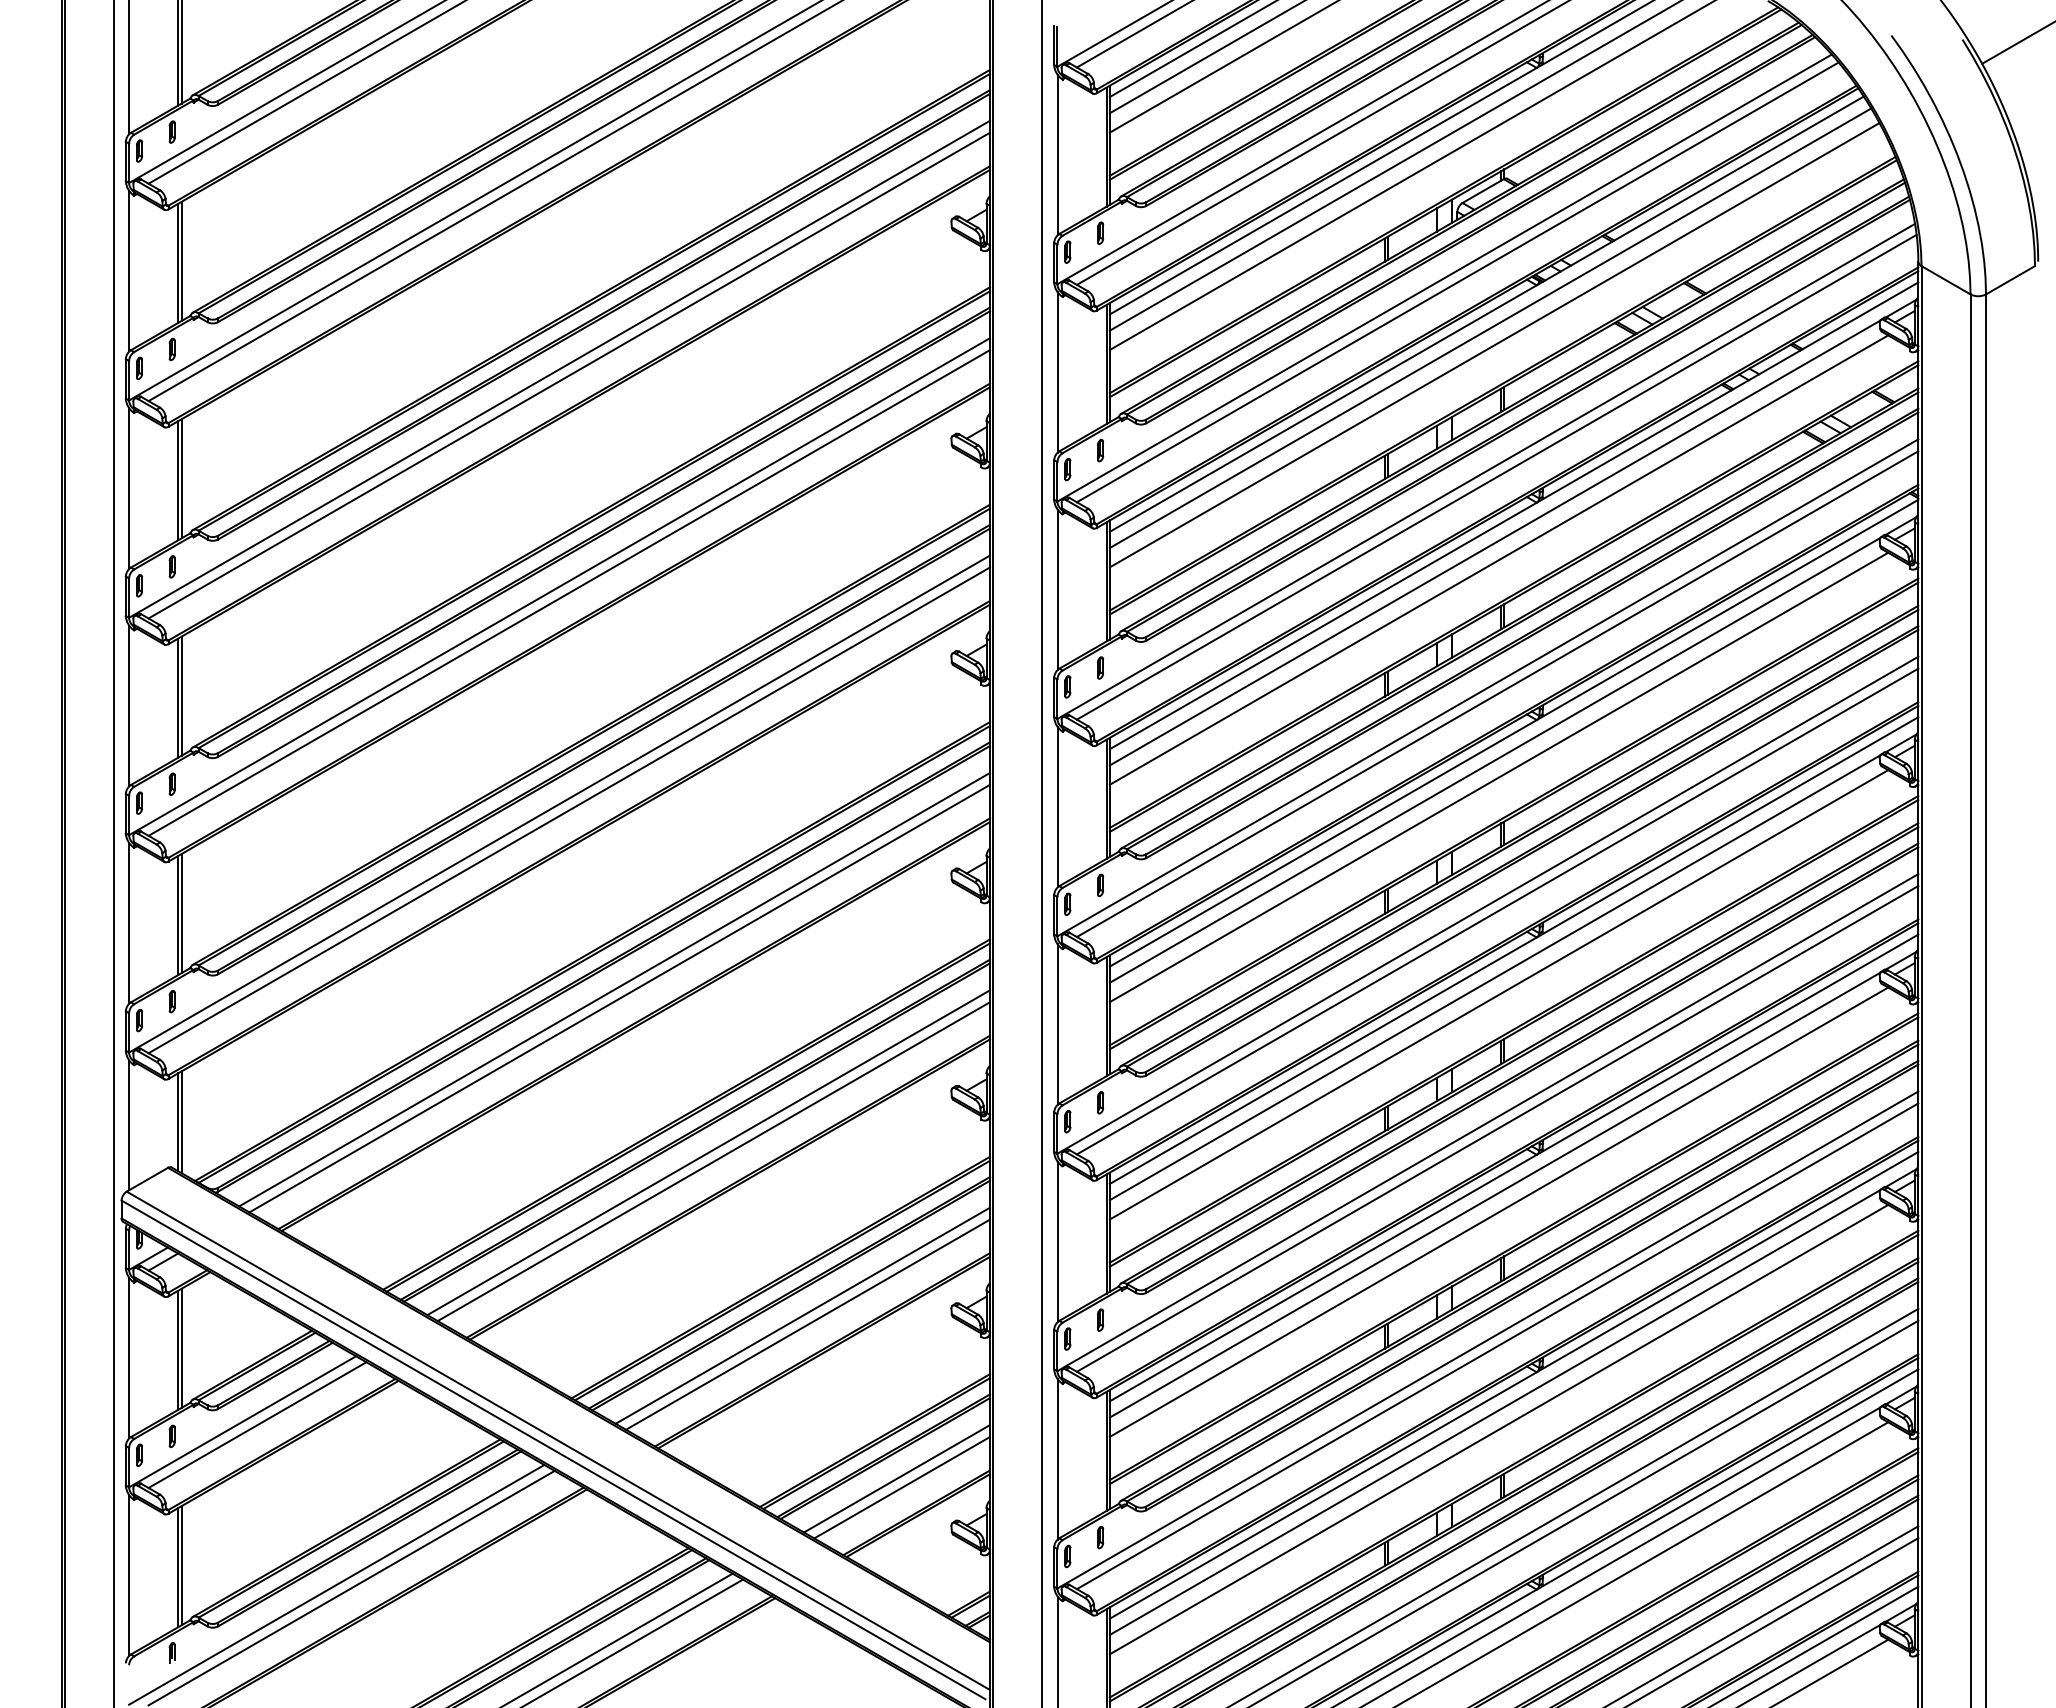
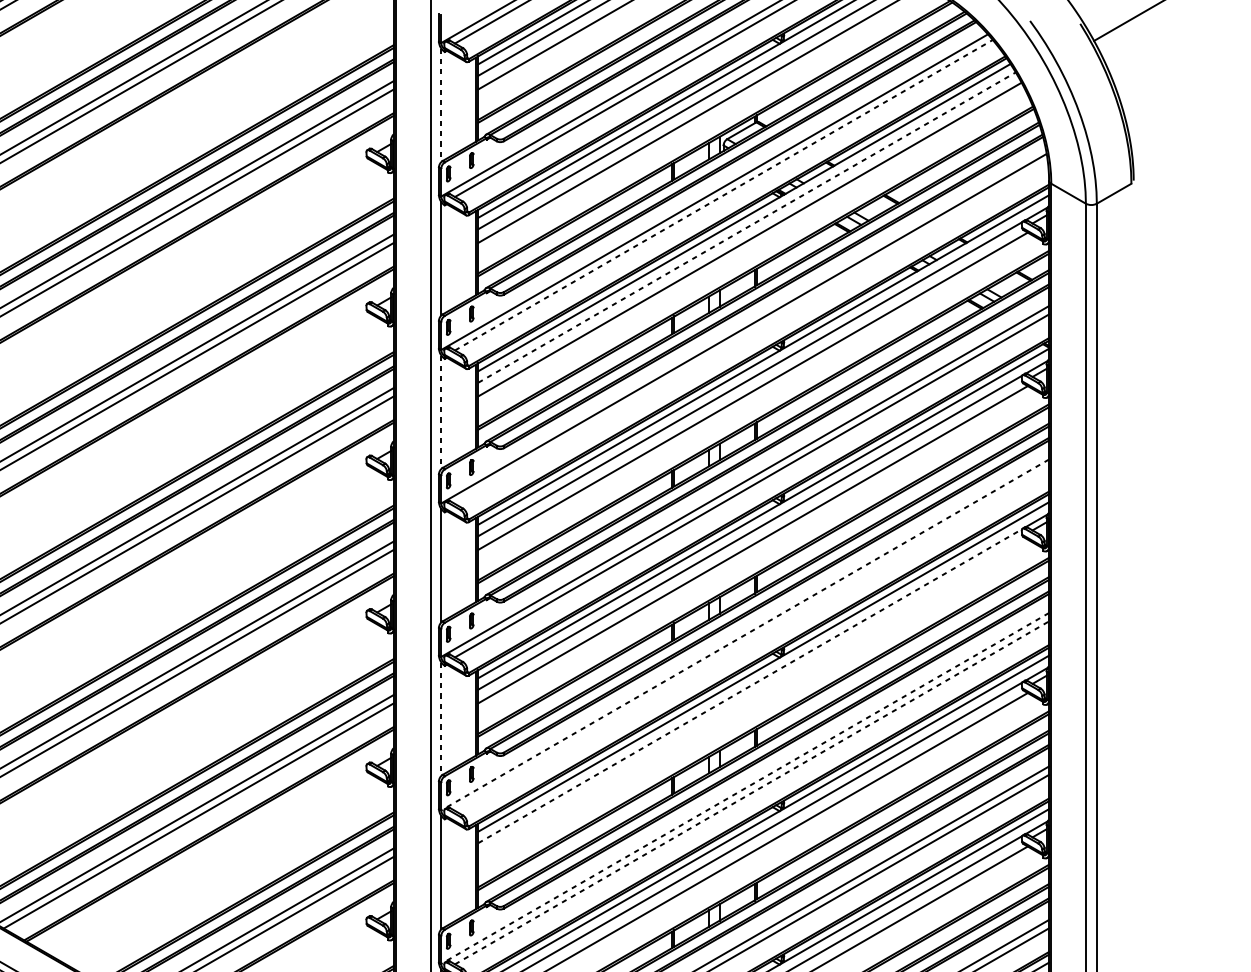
line: (1057, 155) -> (441, 105), solid -> dashed
line: (1457, 282) -> (723, 195), solid -> dashed
line: (1490, 328) -> (747, 227), solid -> dashed
line: (1496, 476) -> (751, 332), removed
line: (1057, 590) -> (441, 412), solid -> dashed
line: (1487, 905) -> (744, 635), solid -> dashed
line: (1497, 911) -> (751, 639), removed
line: (1495, 977) -> (750, 685), solid -> dashed
line: (1498, 994) -> (752, 697), removed
line: (1057, 1025) -> (441, 719), solid -> dashed
line: (1487, 1122) -> (744, 788), solid -> dashed
line: (1497, 1128) -> (751, 792), solid -> dashed

